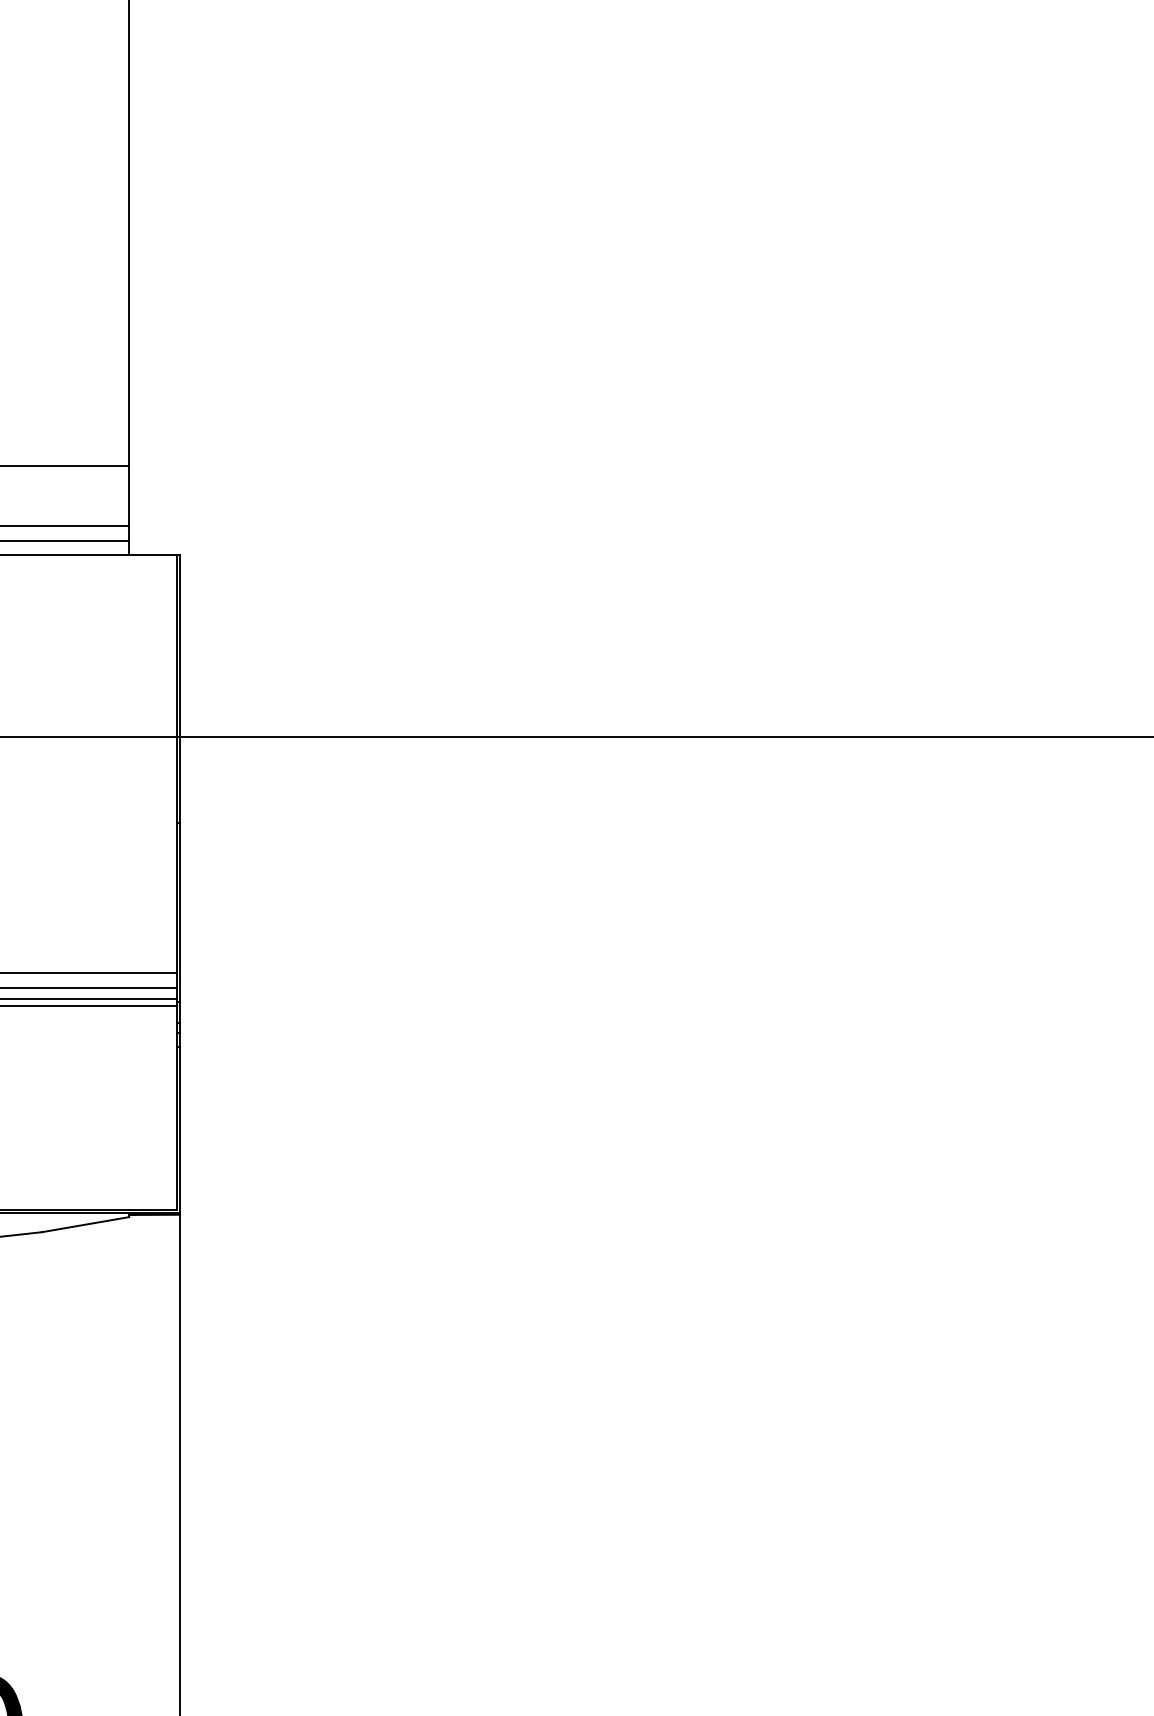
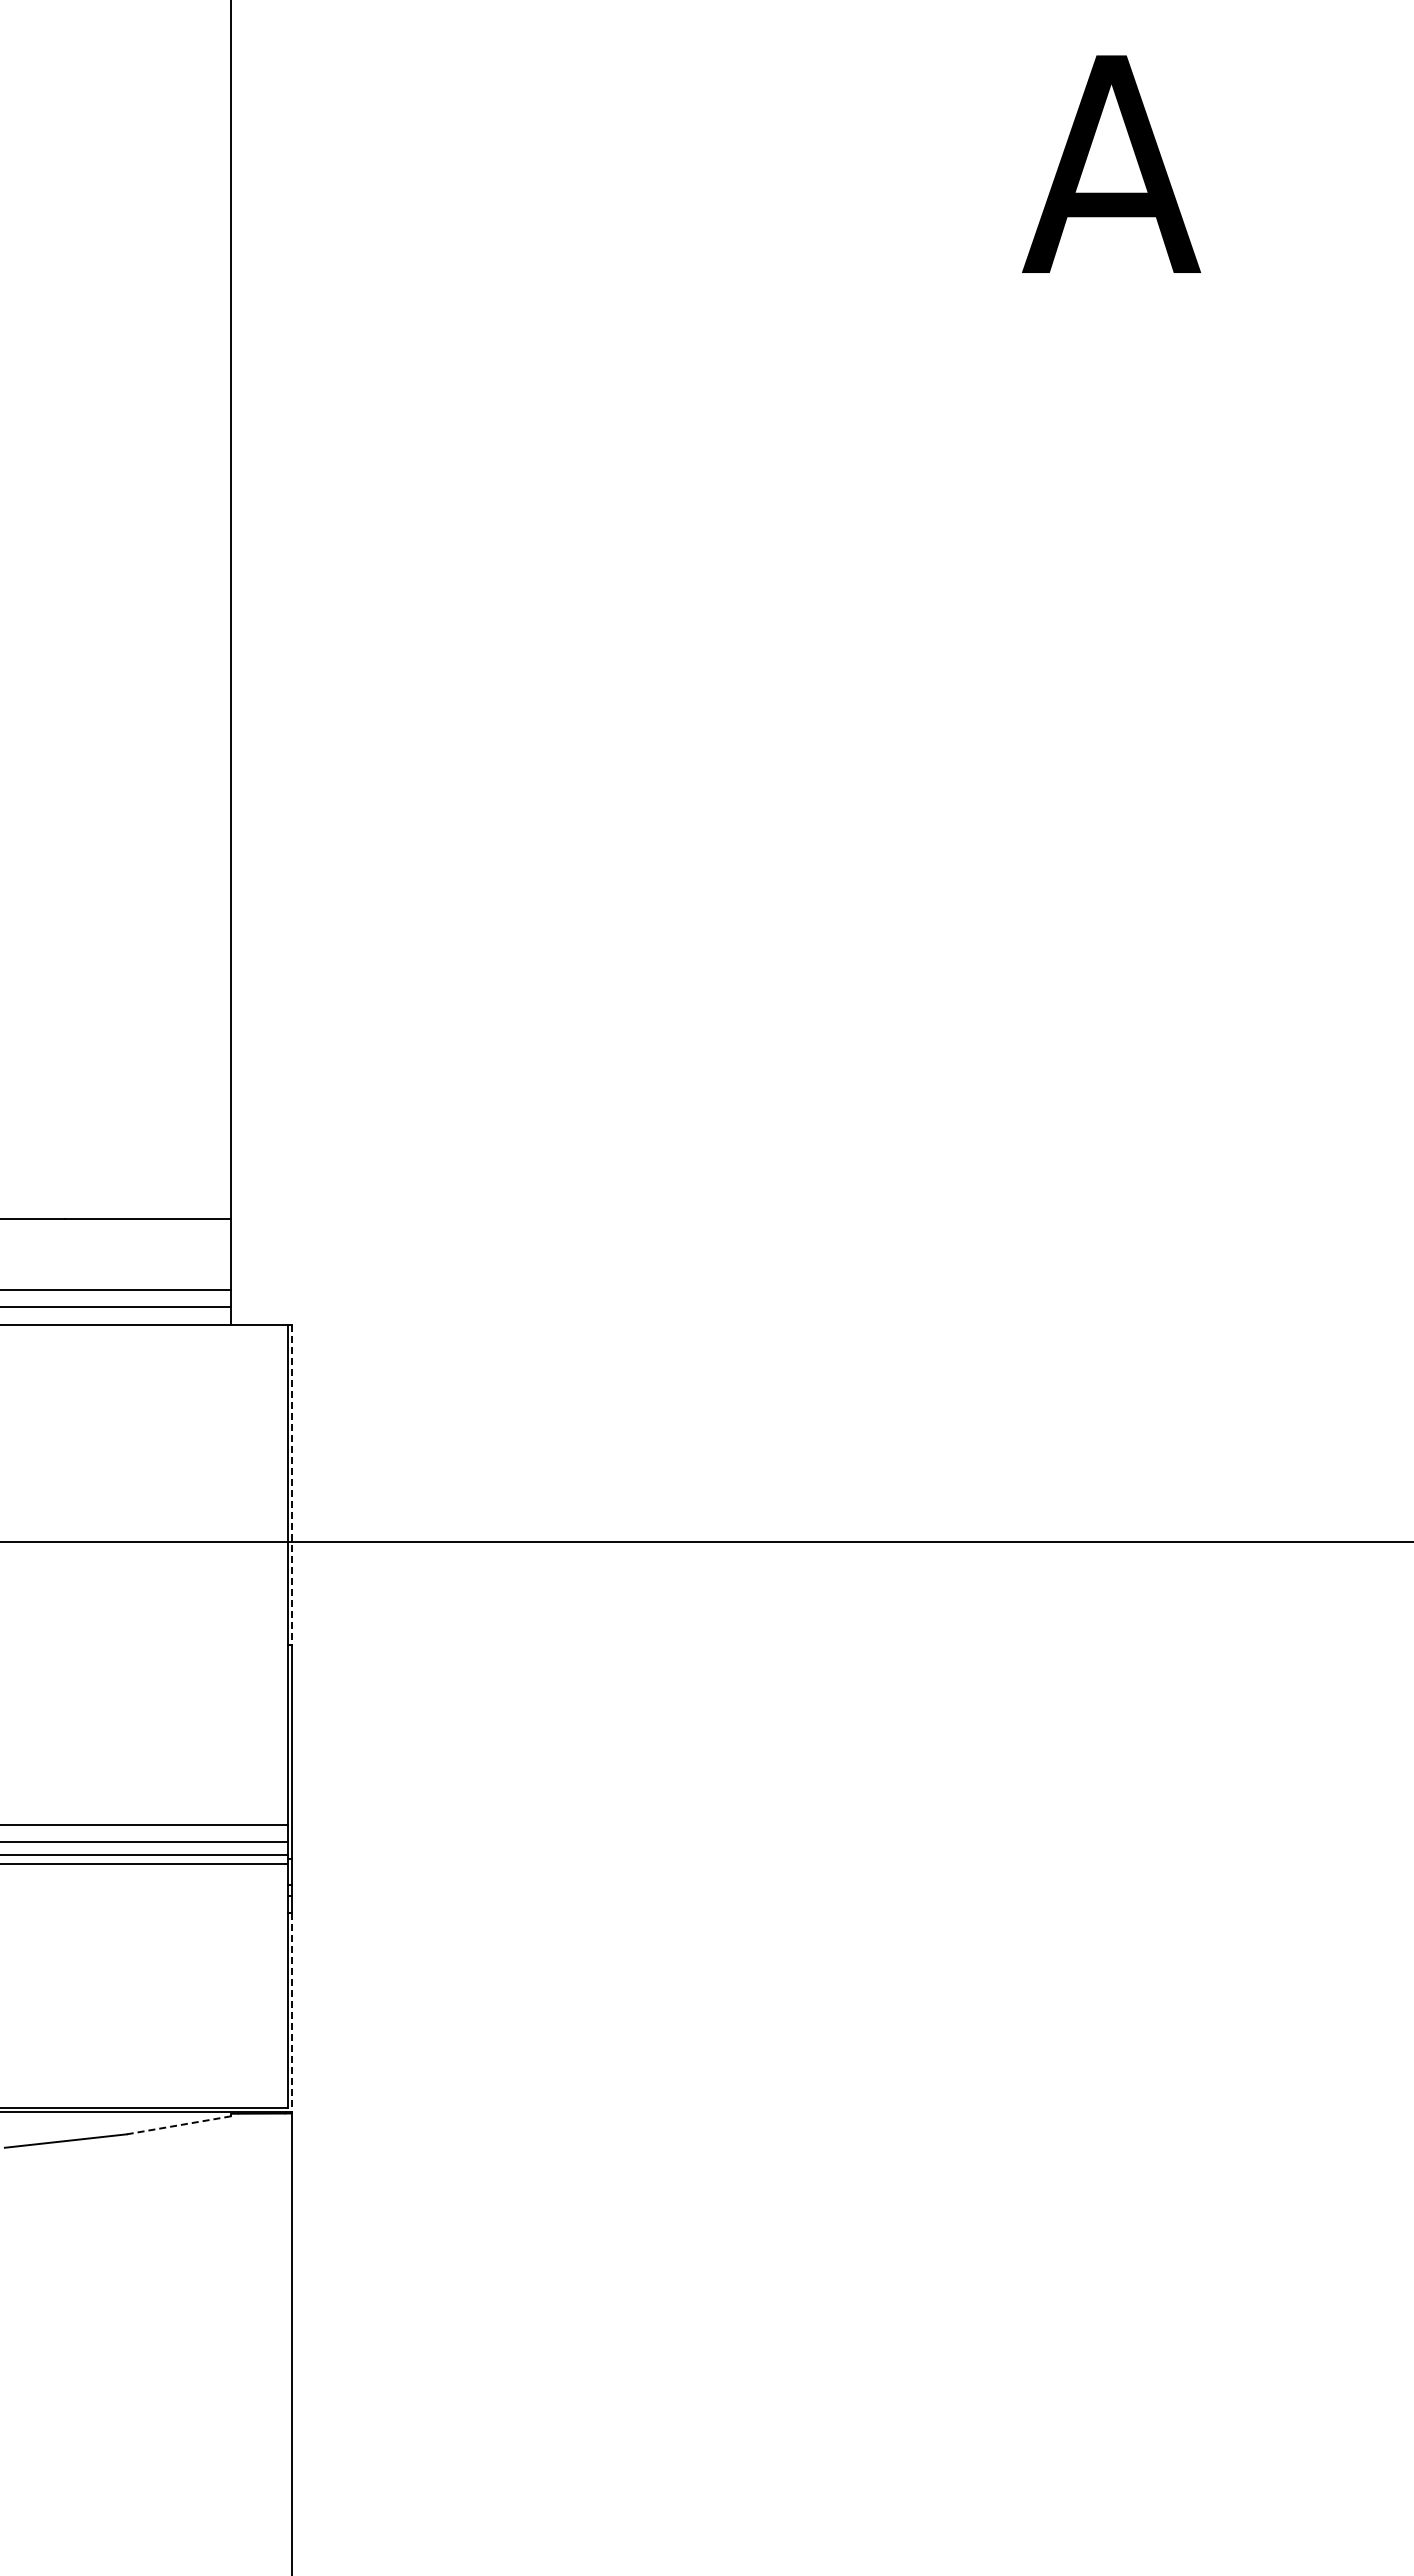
line: (180, 689) -> (292, 1485), solid -> dashed
line: (180, 1130) -> (292, 2012), solid -> dashed
line: (86, 1224) -> (179, 2125), solid -> dashed

